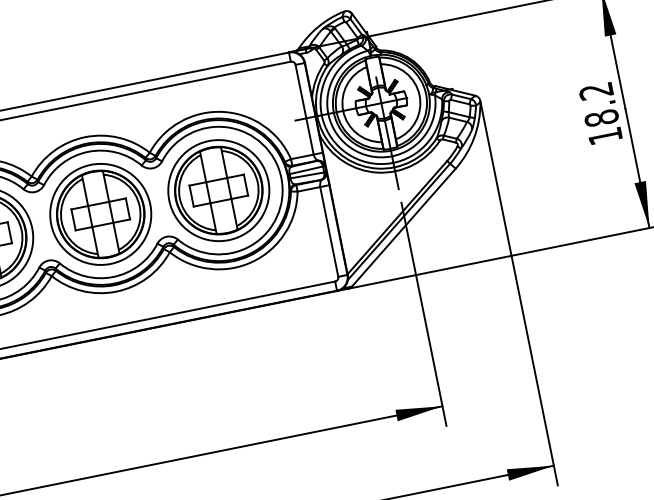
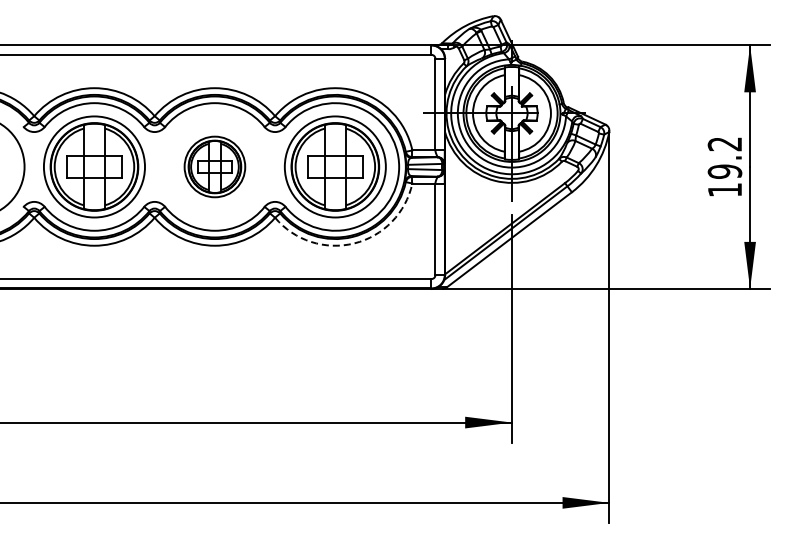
text: (601, 118) -> (724, 171), 18.2 -> 19.2
part: (100, 214) -> (214, 166), size x0.6
arc: (252, 261) -> (354, 243), solid -> dashed

